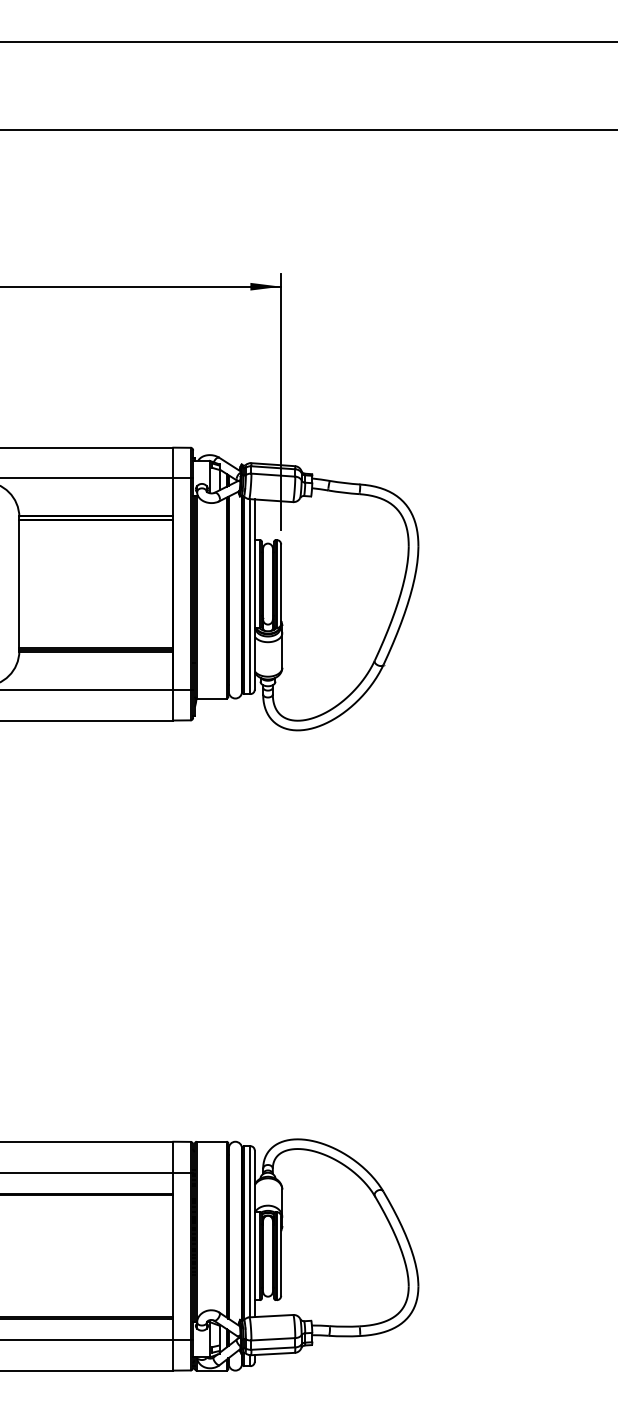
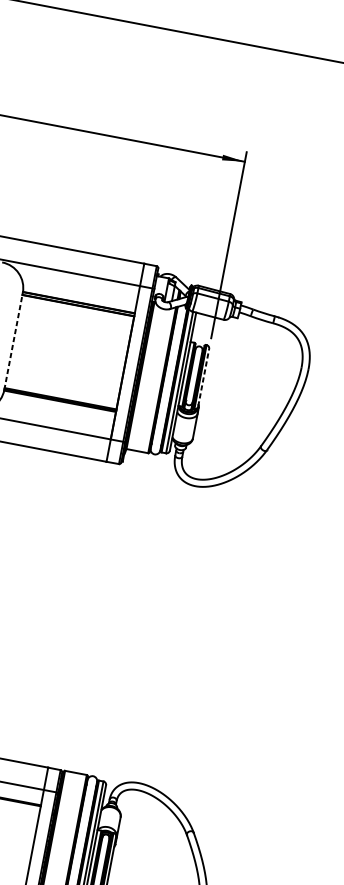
line: (19, 584) -> (13, 341), solid -> dashed
line: (281, 584) -> (203, 378), solid -> dashed

